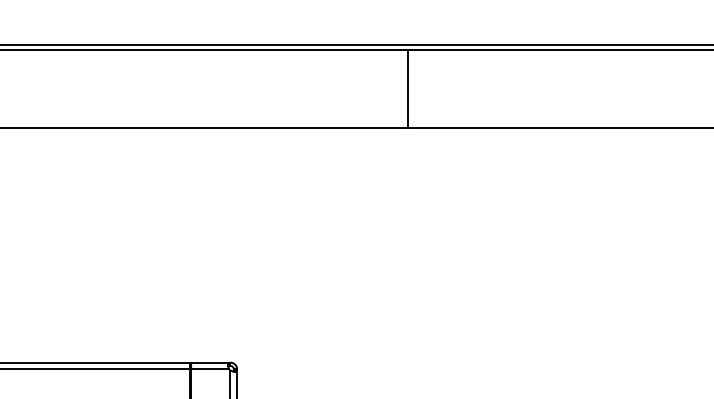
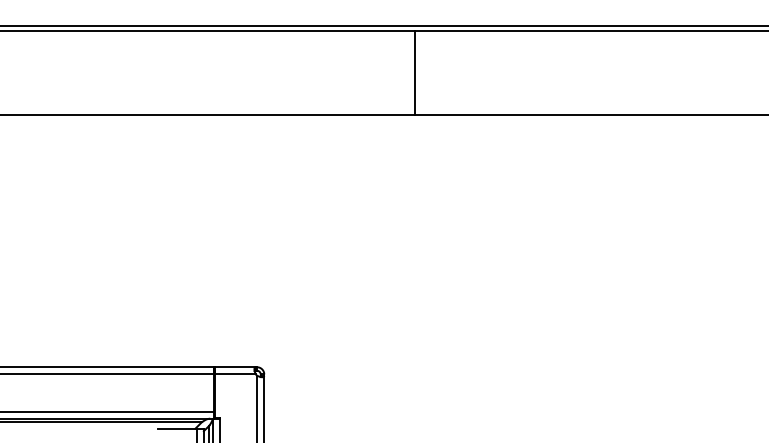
line: (408, 88) -> (415, 72), moved

